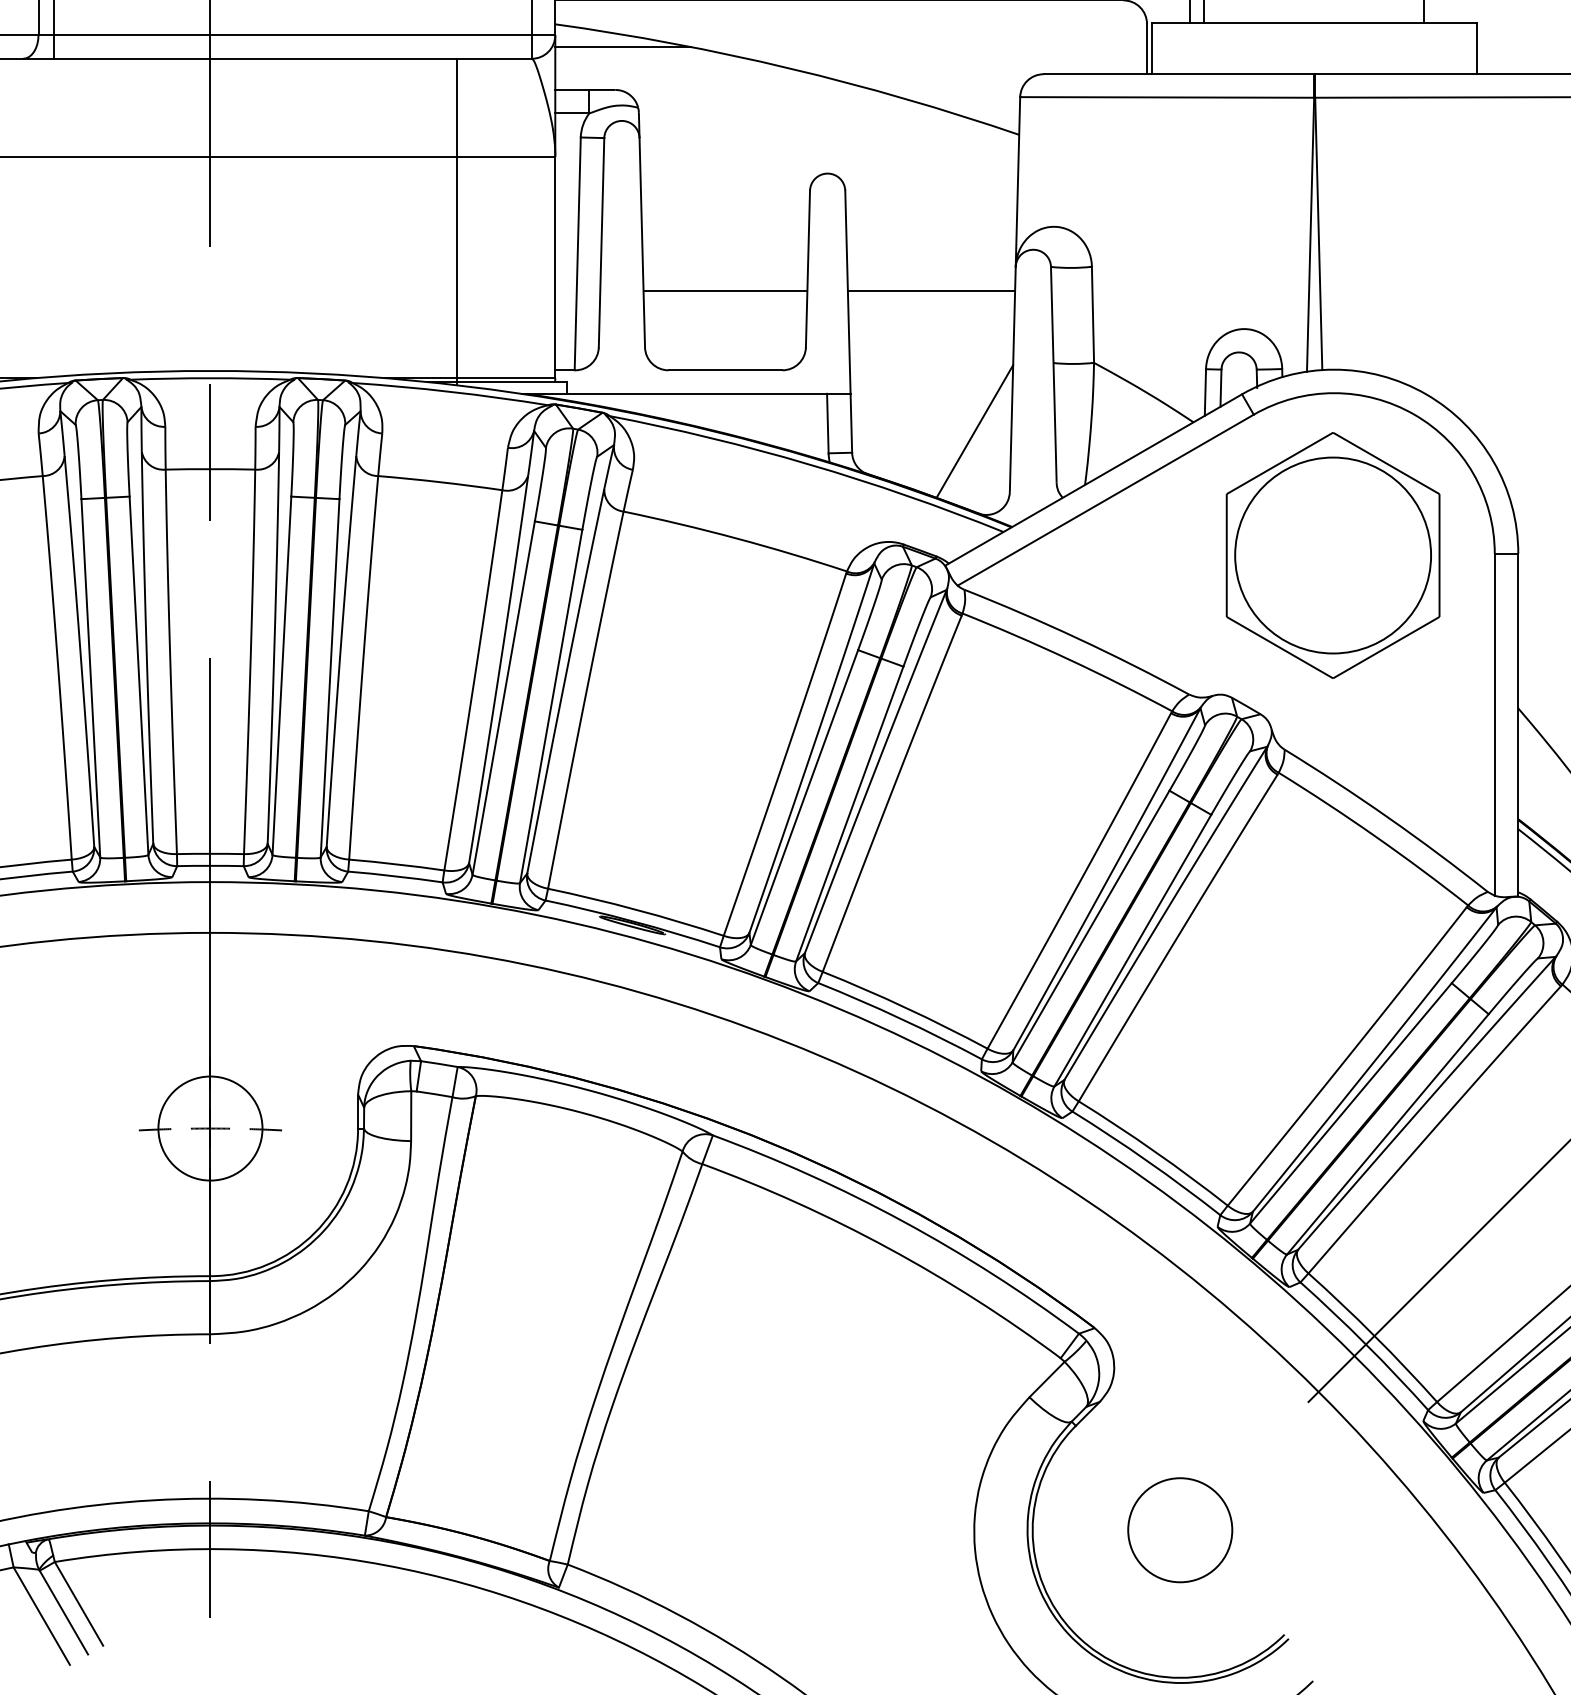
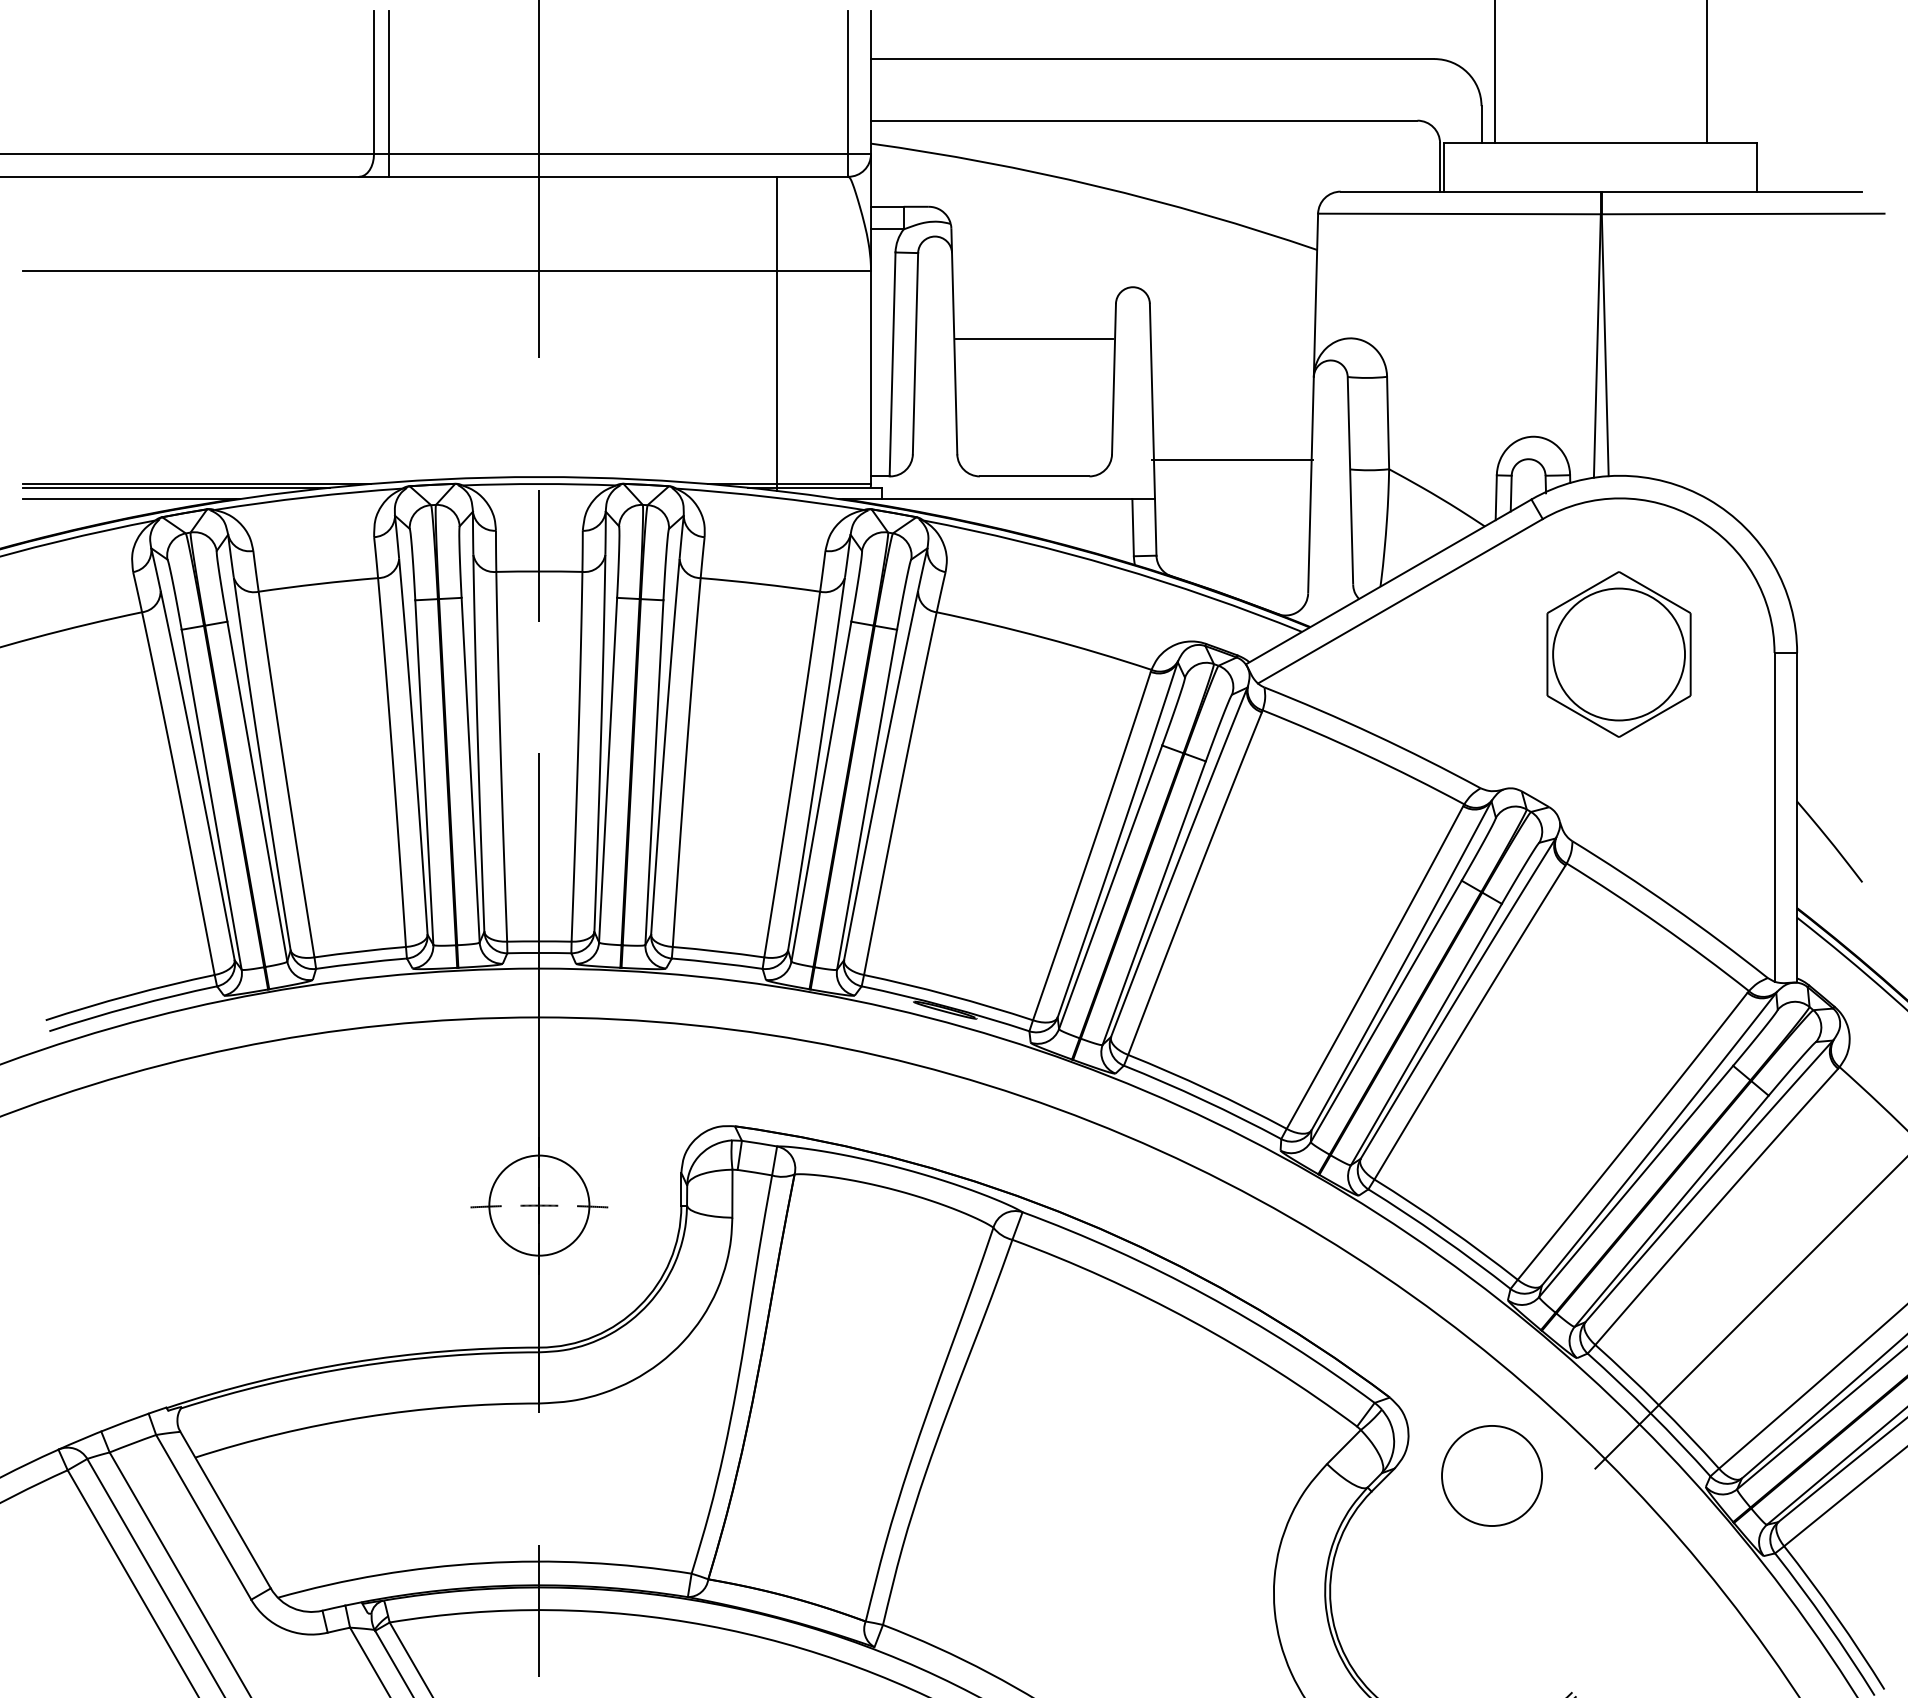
line: (623, 47) -> (936, 165), removed
line: (725, 291) -> (1034, 339), moved
line: (931, 291) -> (1232, 460), moved
line: (974, 430) -> (1274, 534), removed
part: (1332, 555) -> (1618, 654), size x0.7
circle: (1179, 1529) -> (1491, 1475), moved

